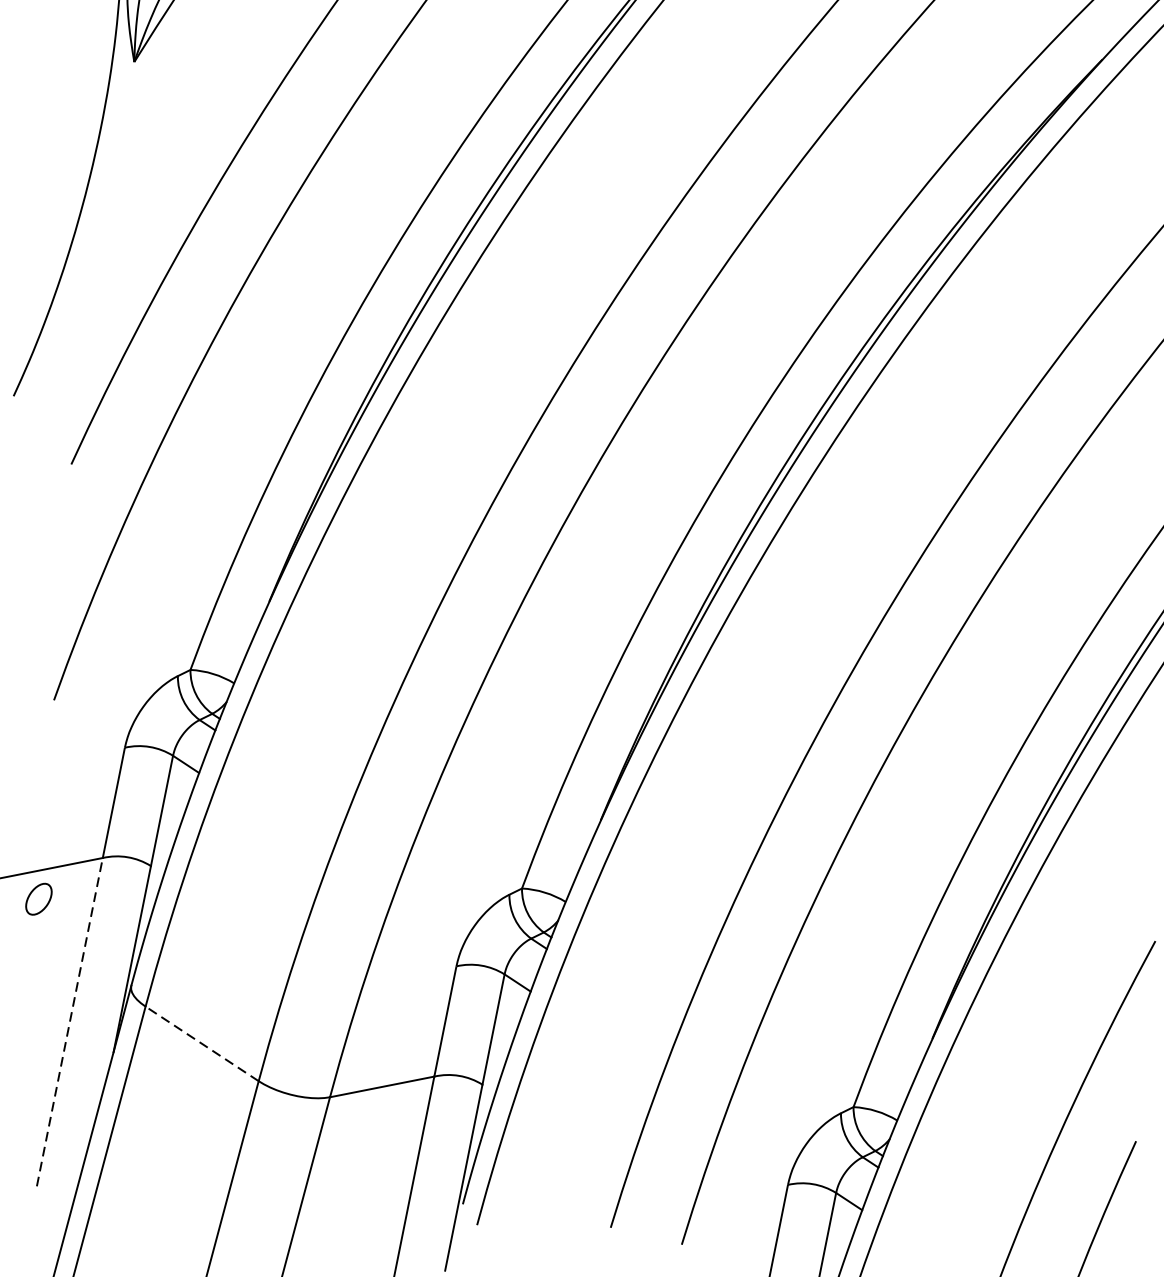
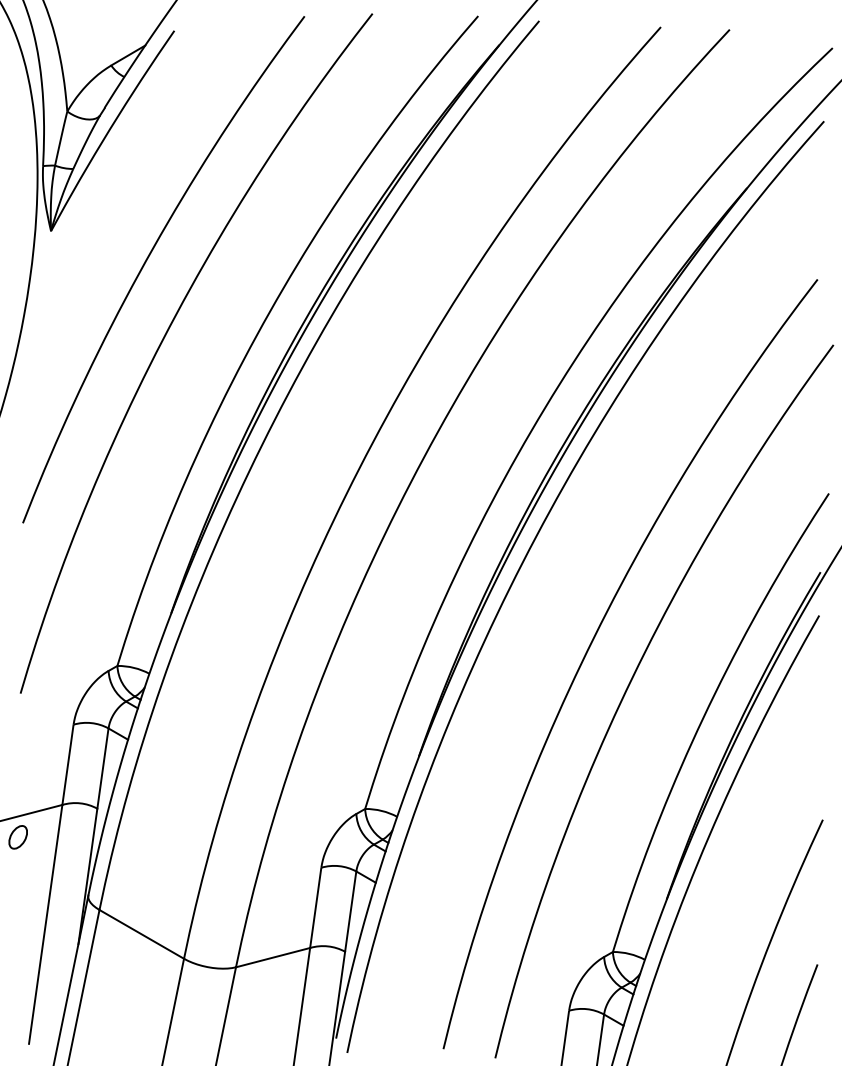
line: (69, 1022) -> (45, 924), dashed -> solid
line: (201, 1044) -> (141, 934), dashed -> solid

